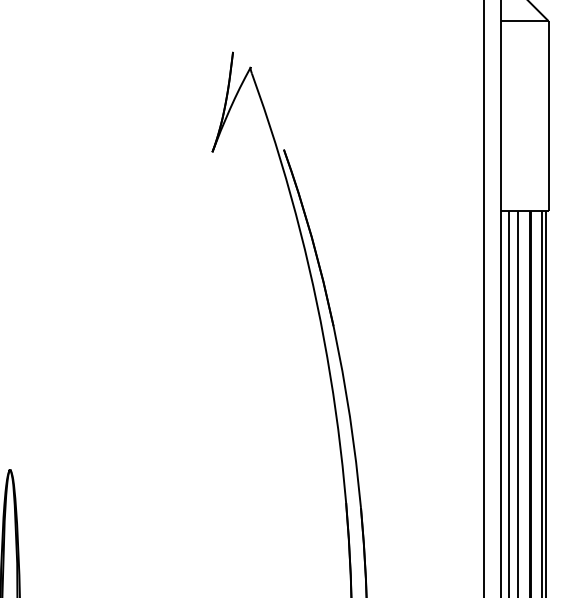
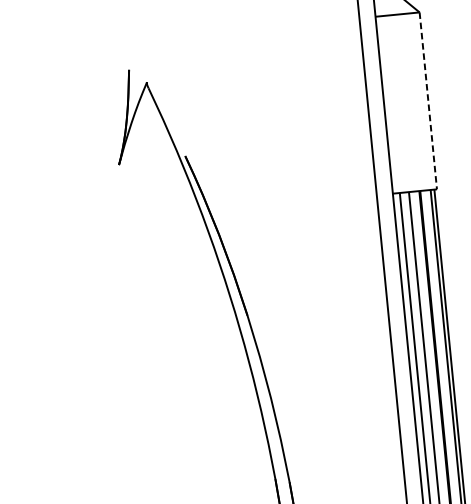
line: (548, 116) -> (428, 101), solid -> dashed

